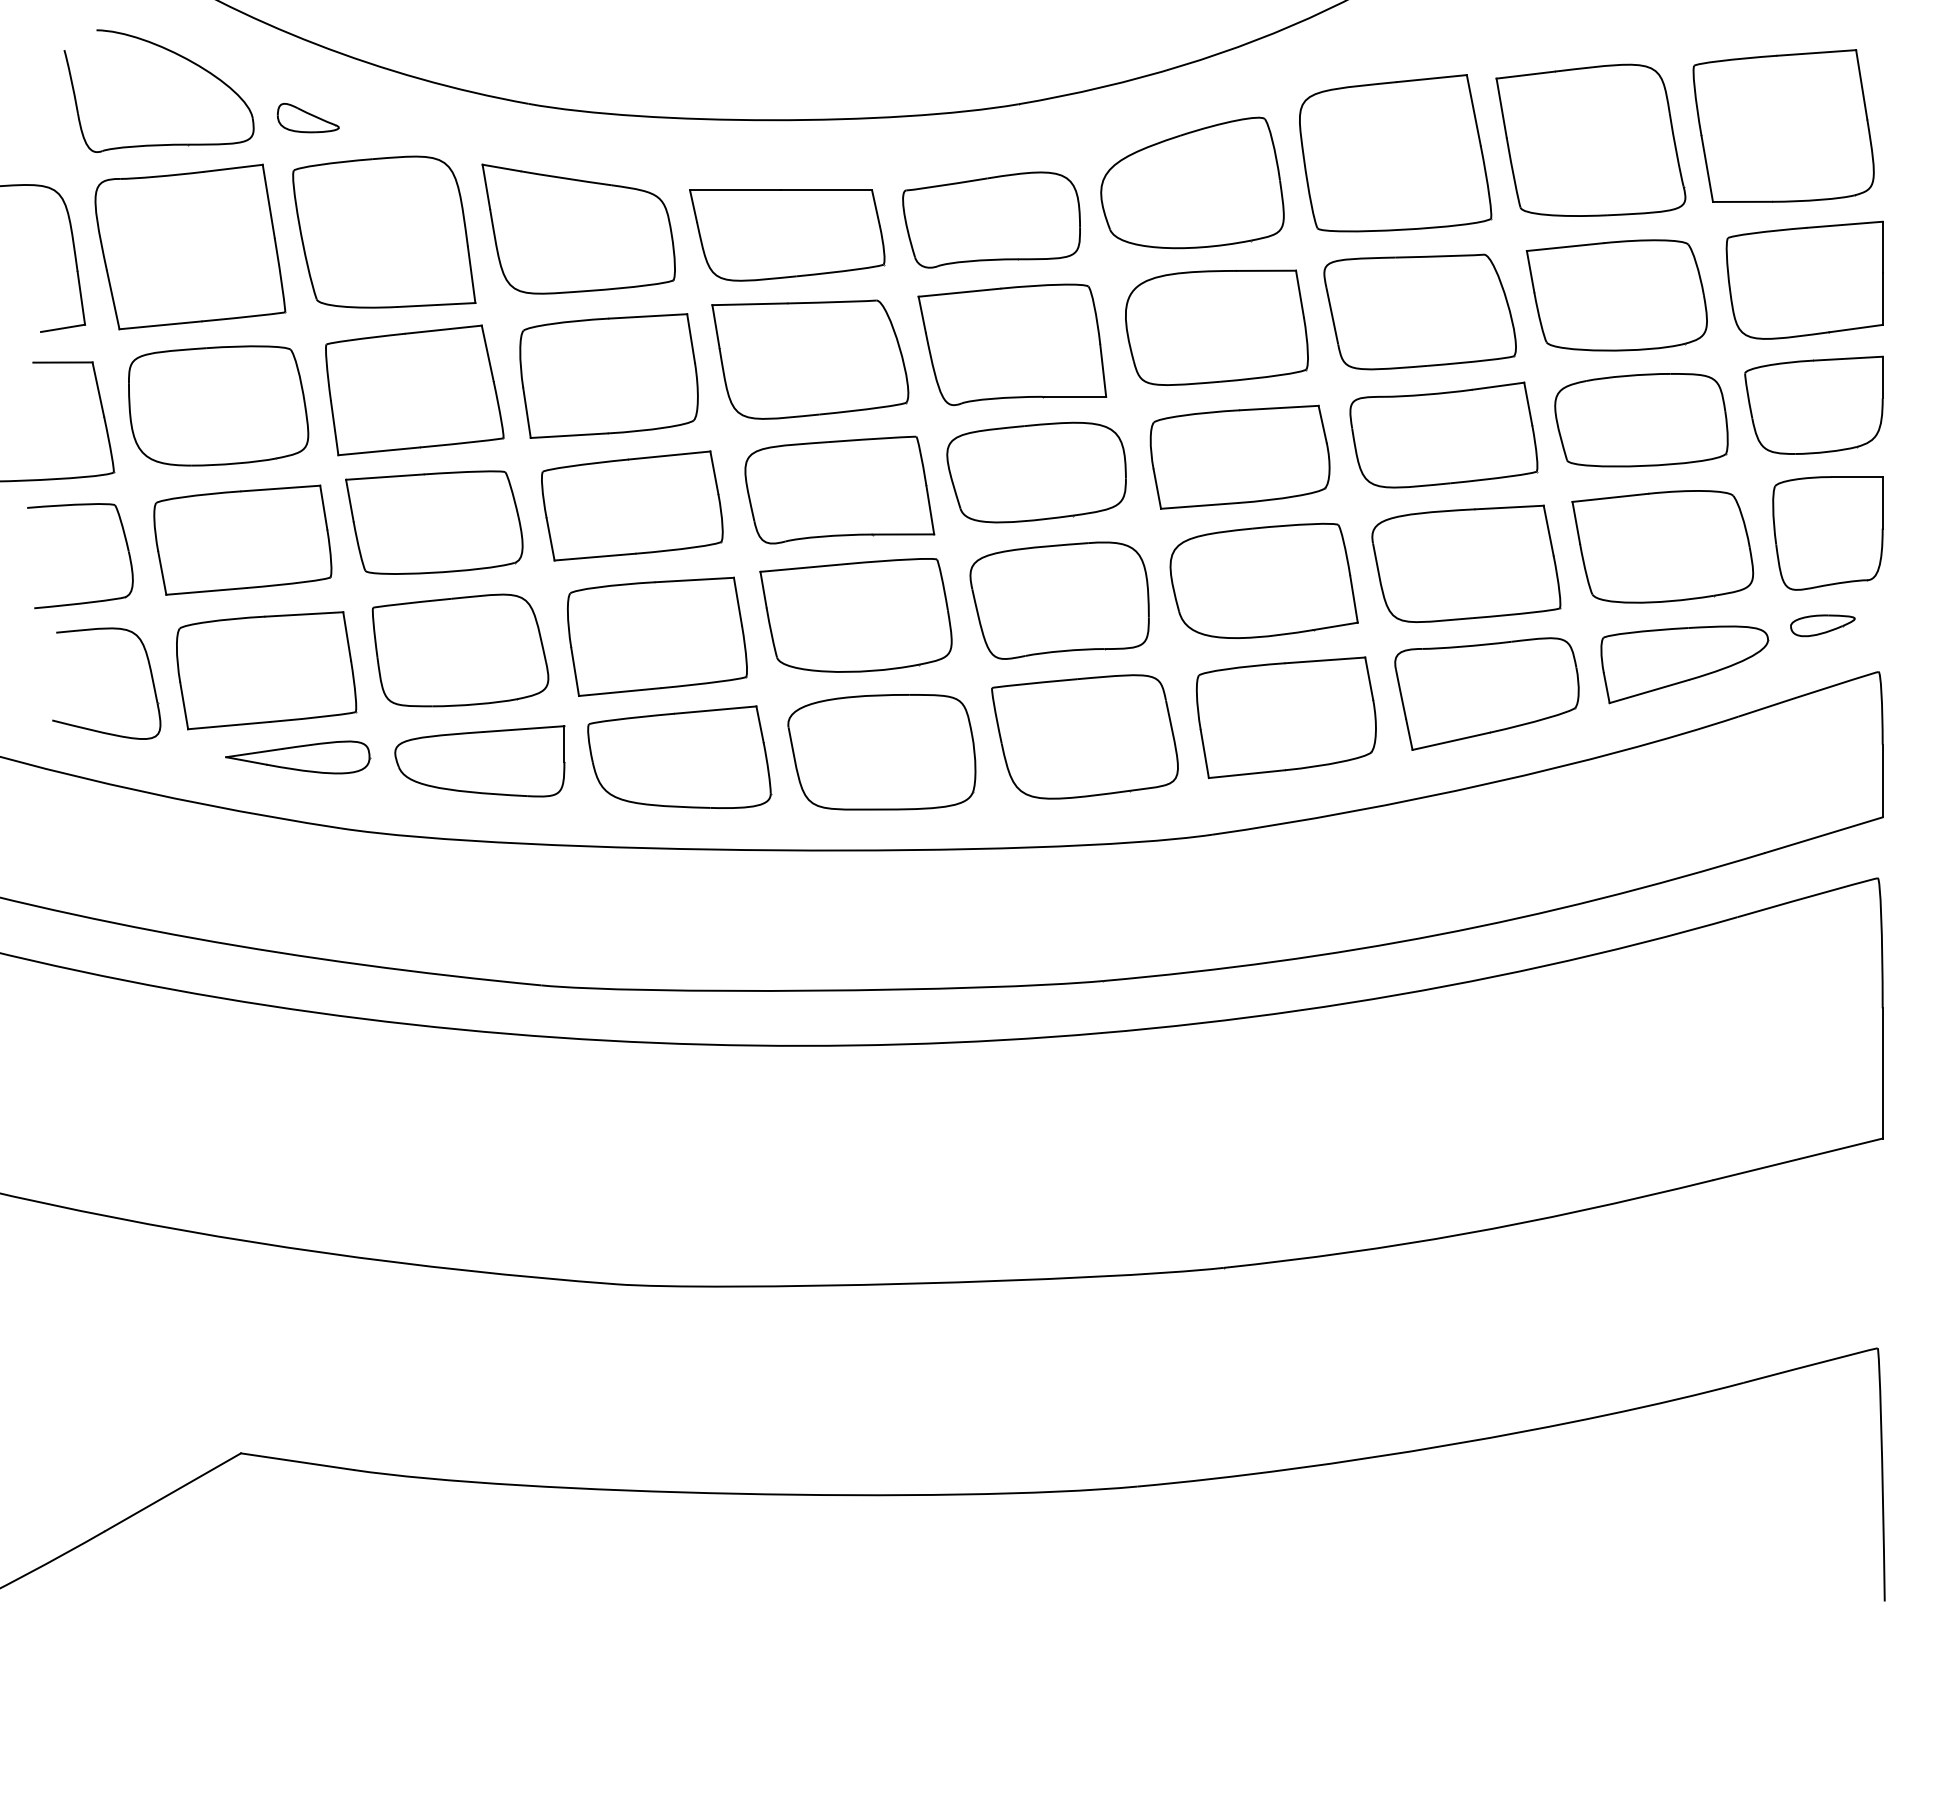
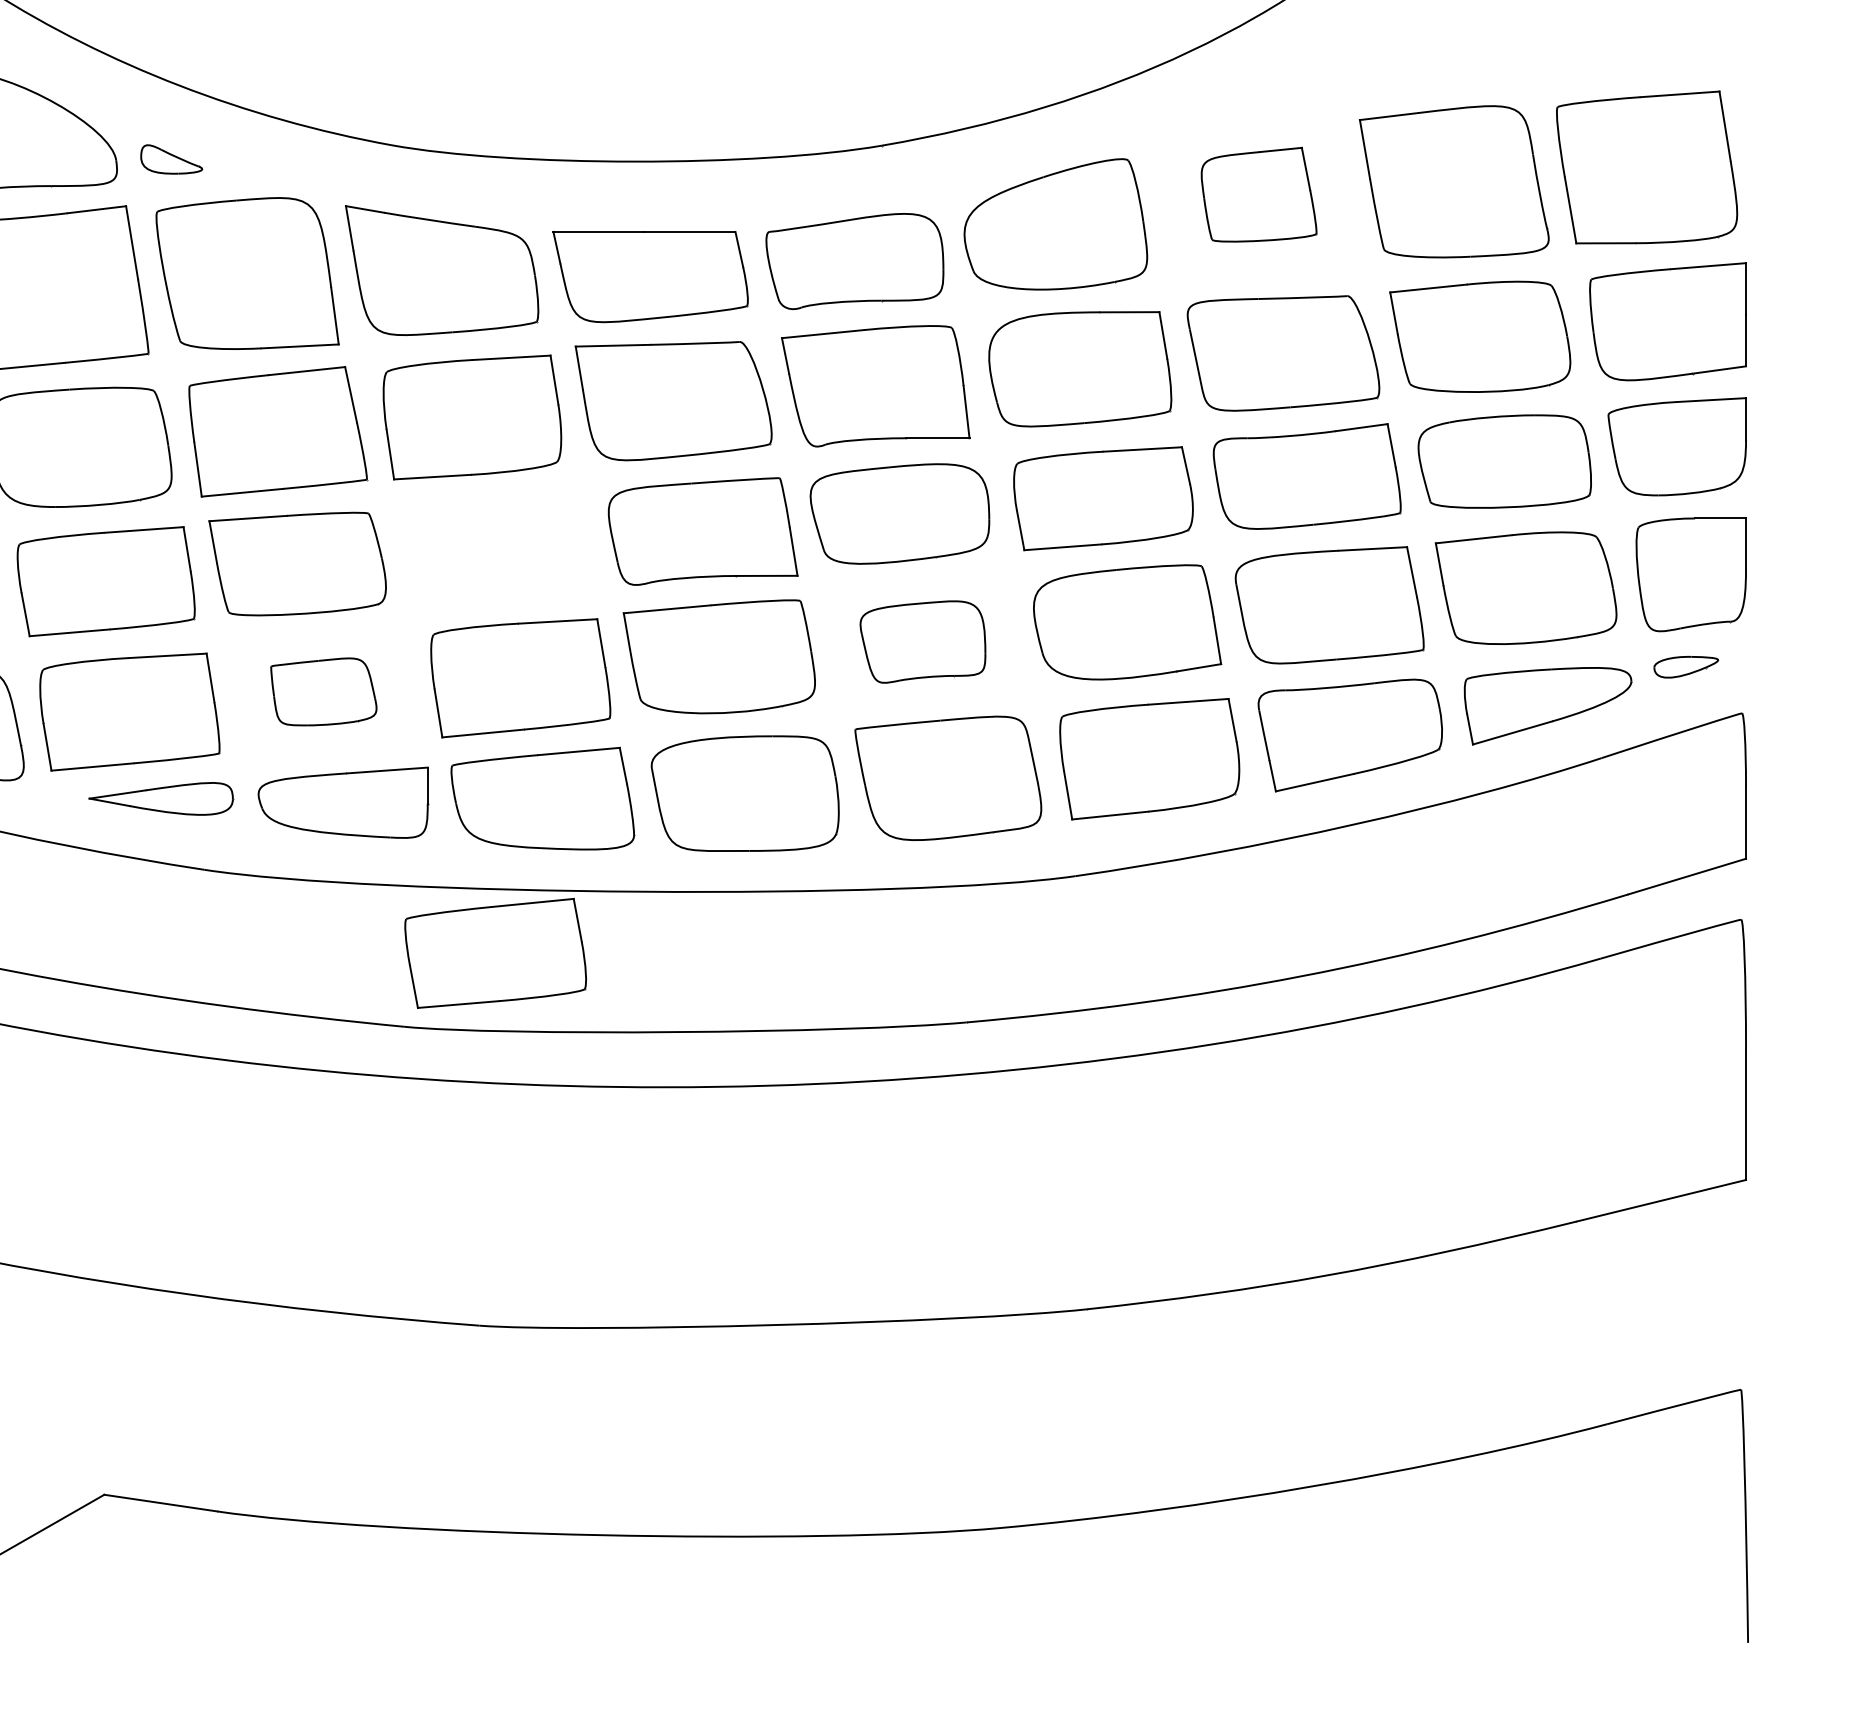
part: (1395, 153) -> (1258, 194), size x0.6
part: (632, 505) -> (495, 952), moved
part: (1059, 600) -> (922, 641), size x0.7
part: (460, 650) -> (323, 691), size x0.6

